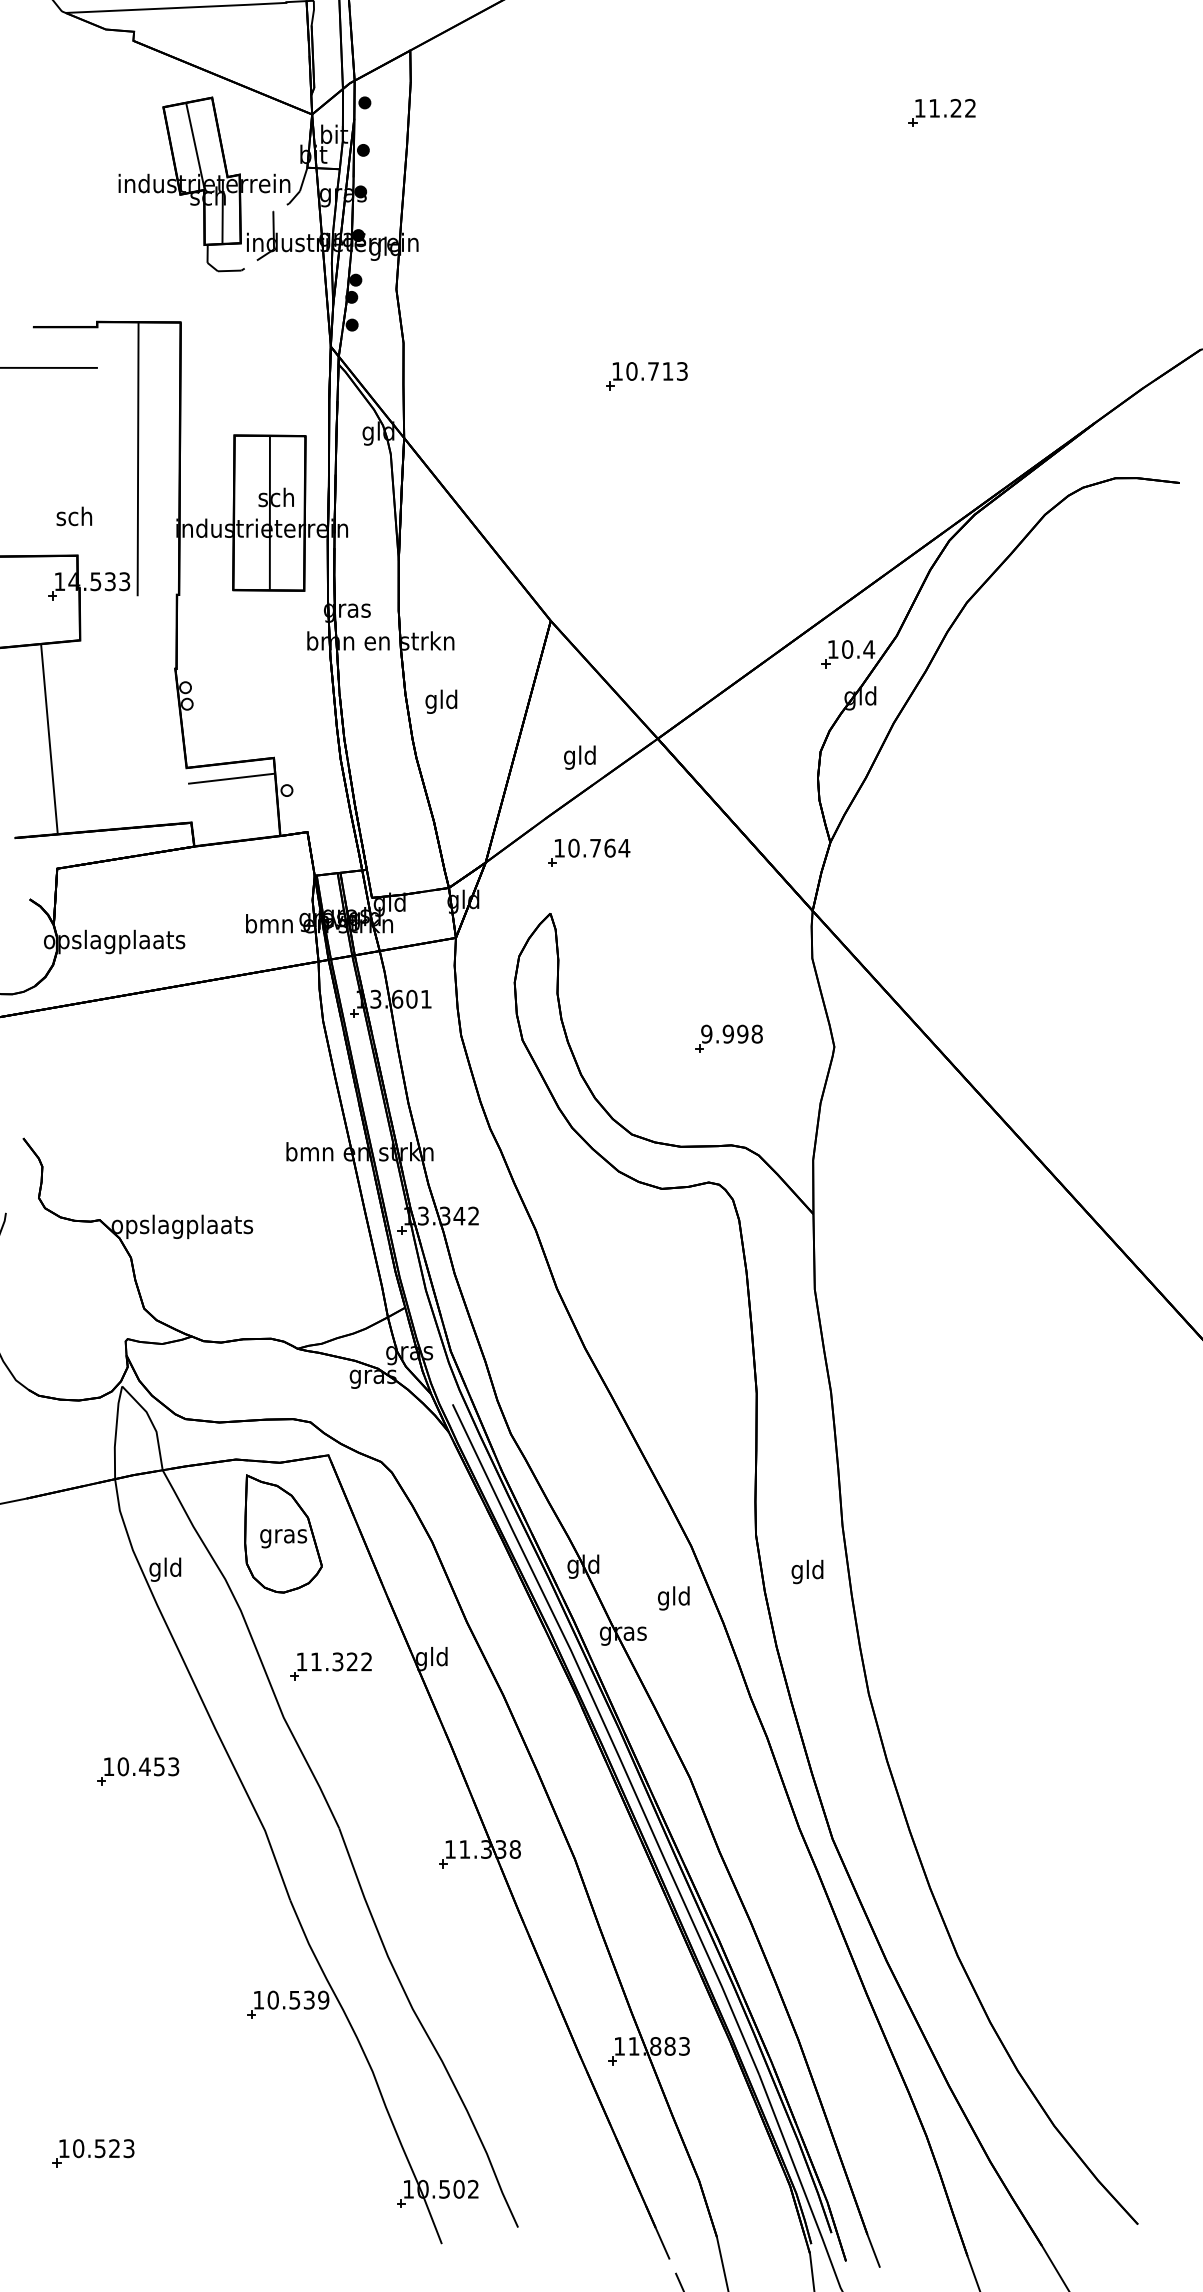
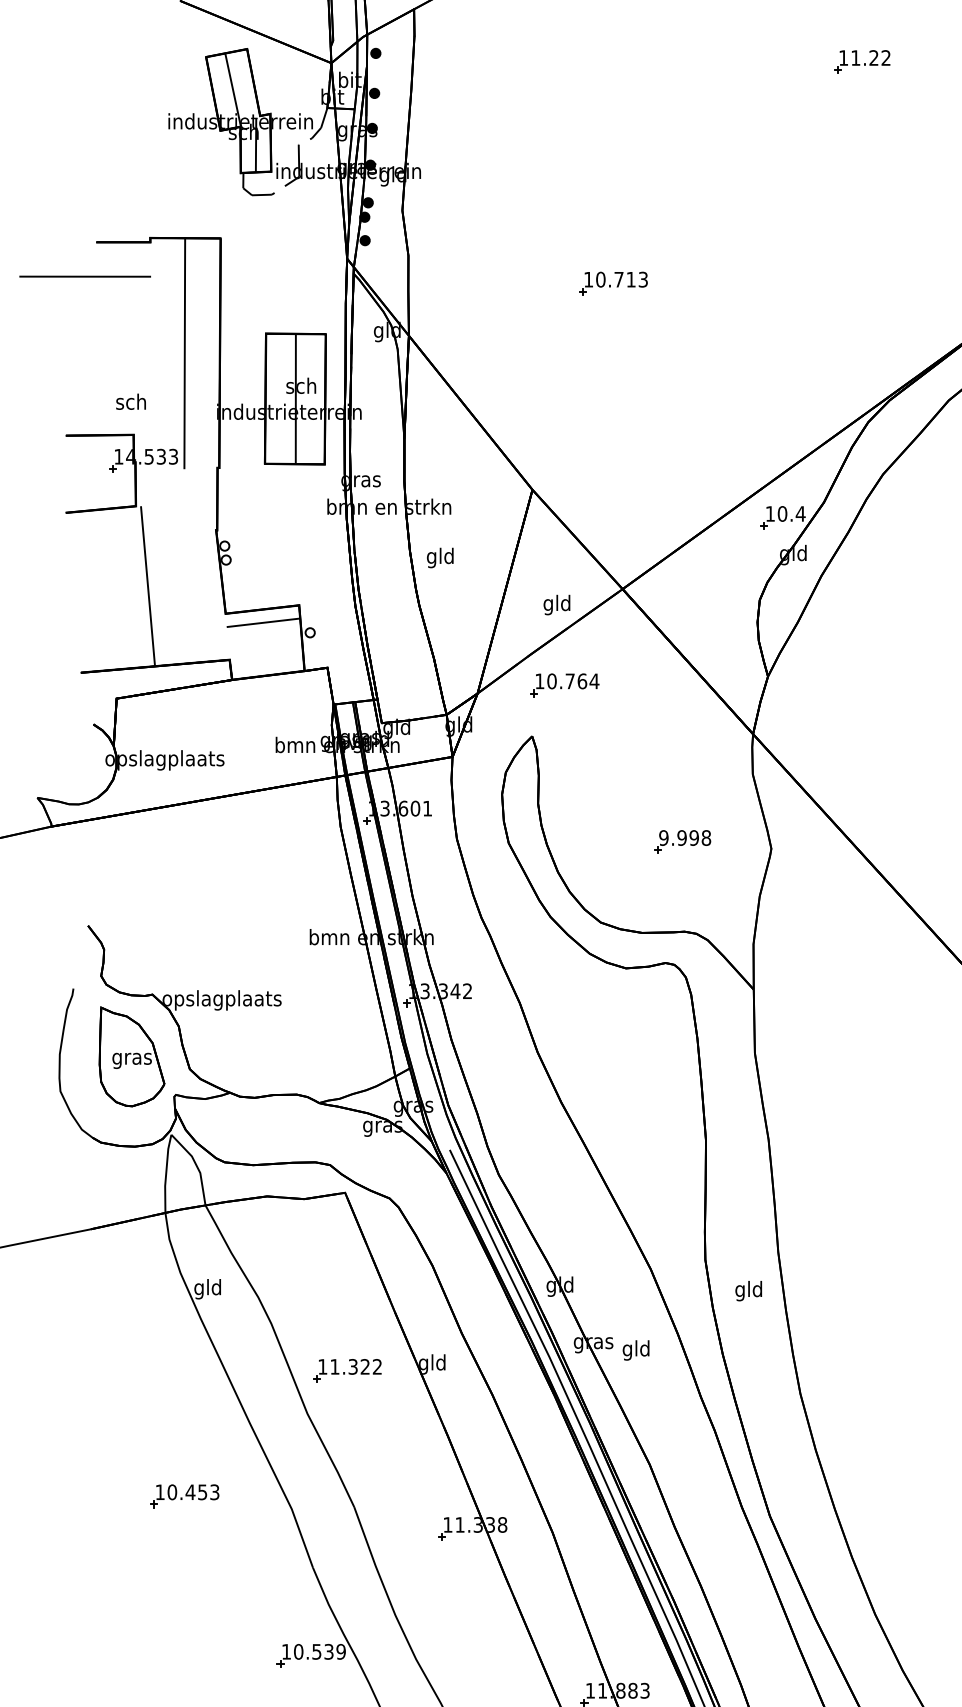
line: (49, 739) -> (148, 586), moved
part: (283, 1533) -> (132, 1056), moved
text: (673, 1598) -> (635, 1350), moved
part: (138, 1771) -> (185, 1496), moved

